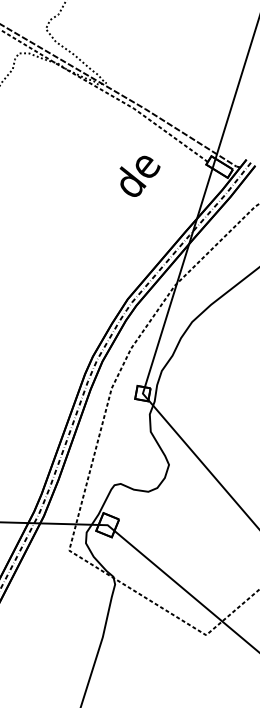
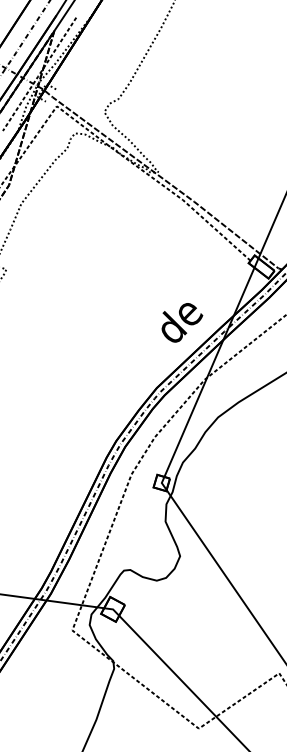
text: (140, 175) -> (182, 322), moved

